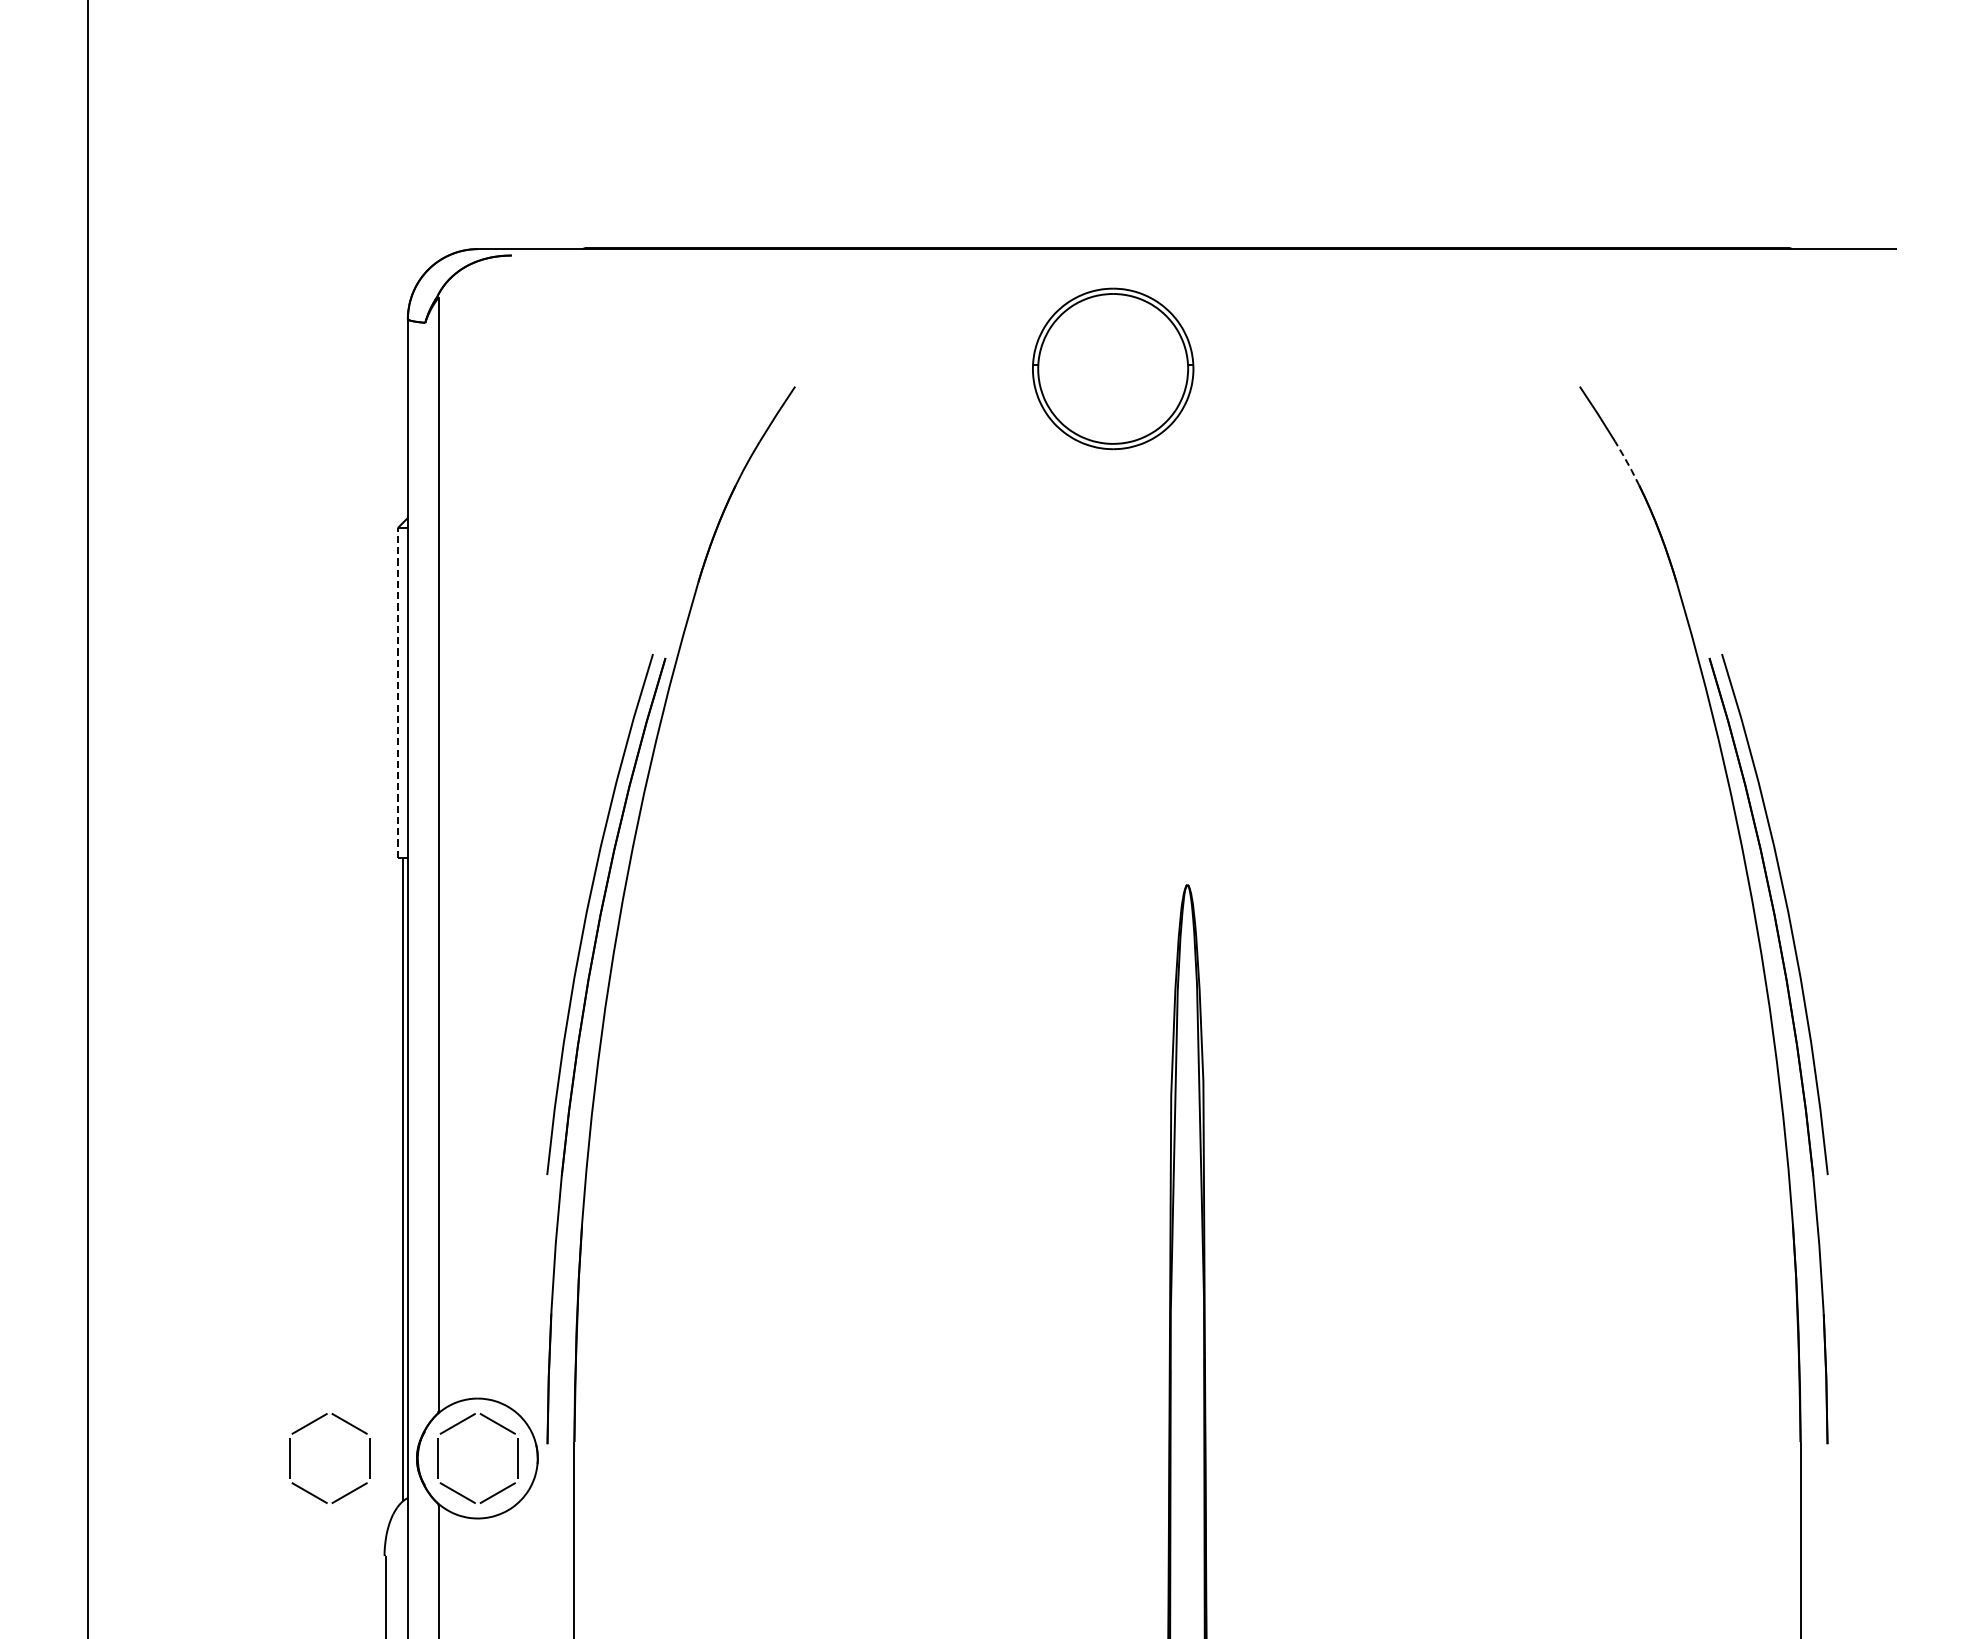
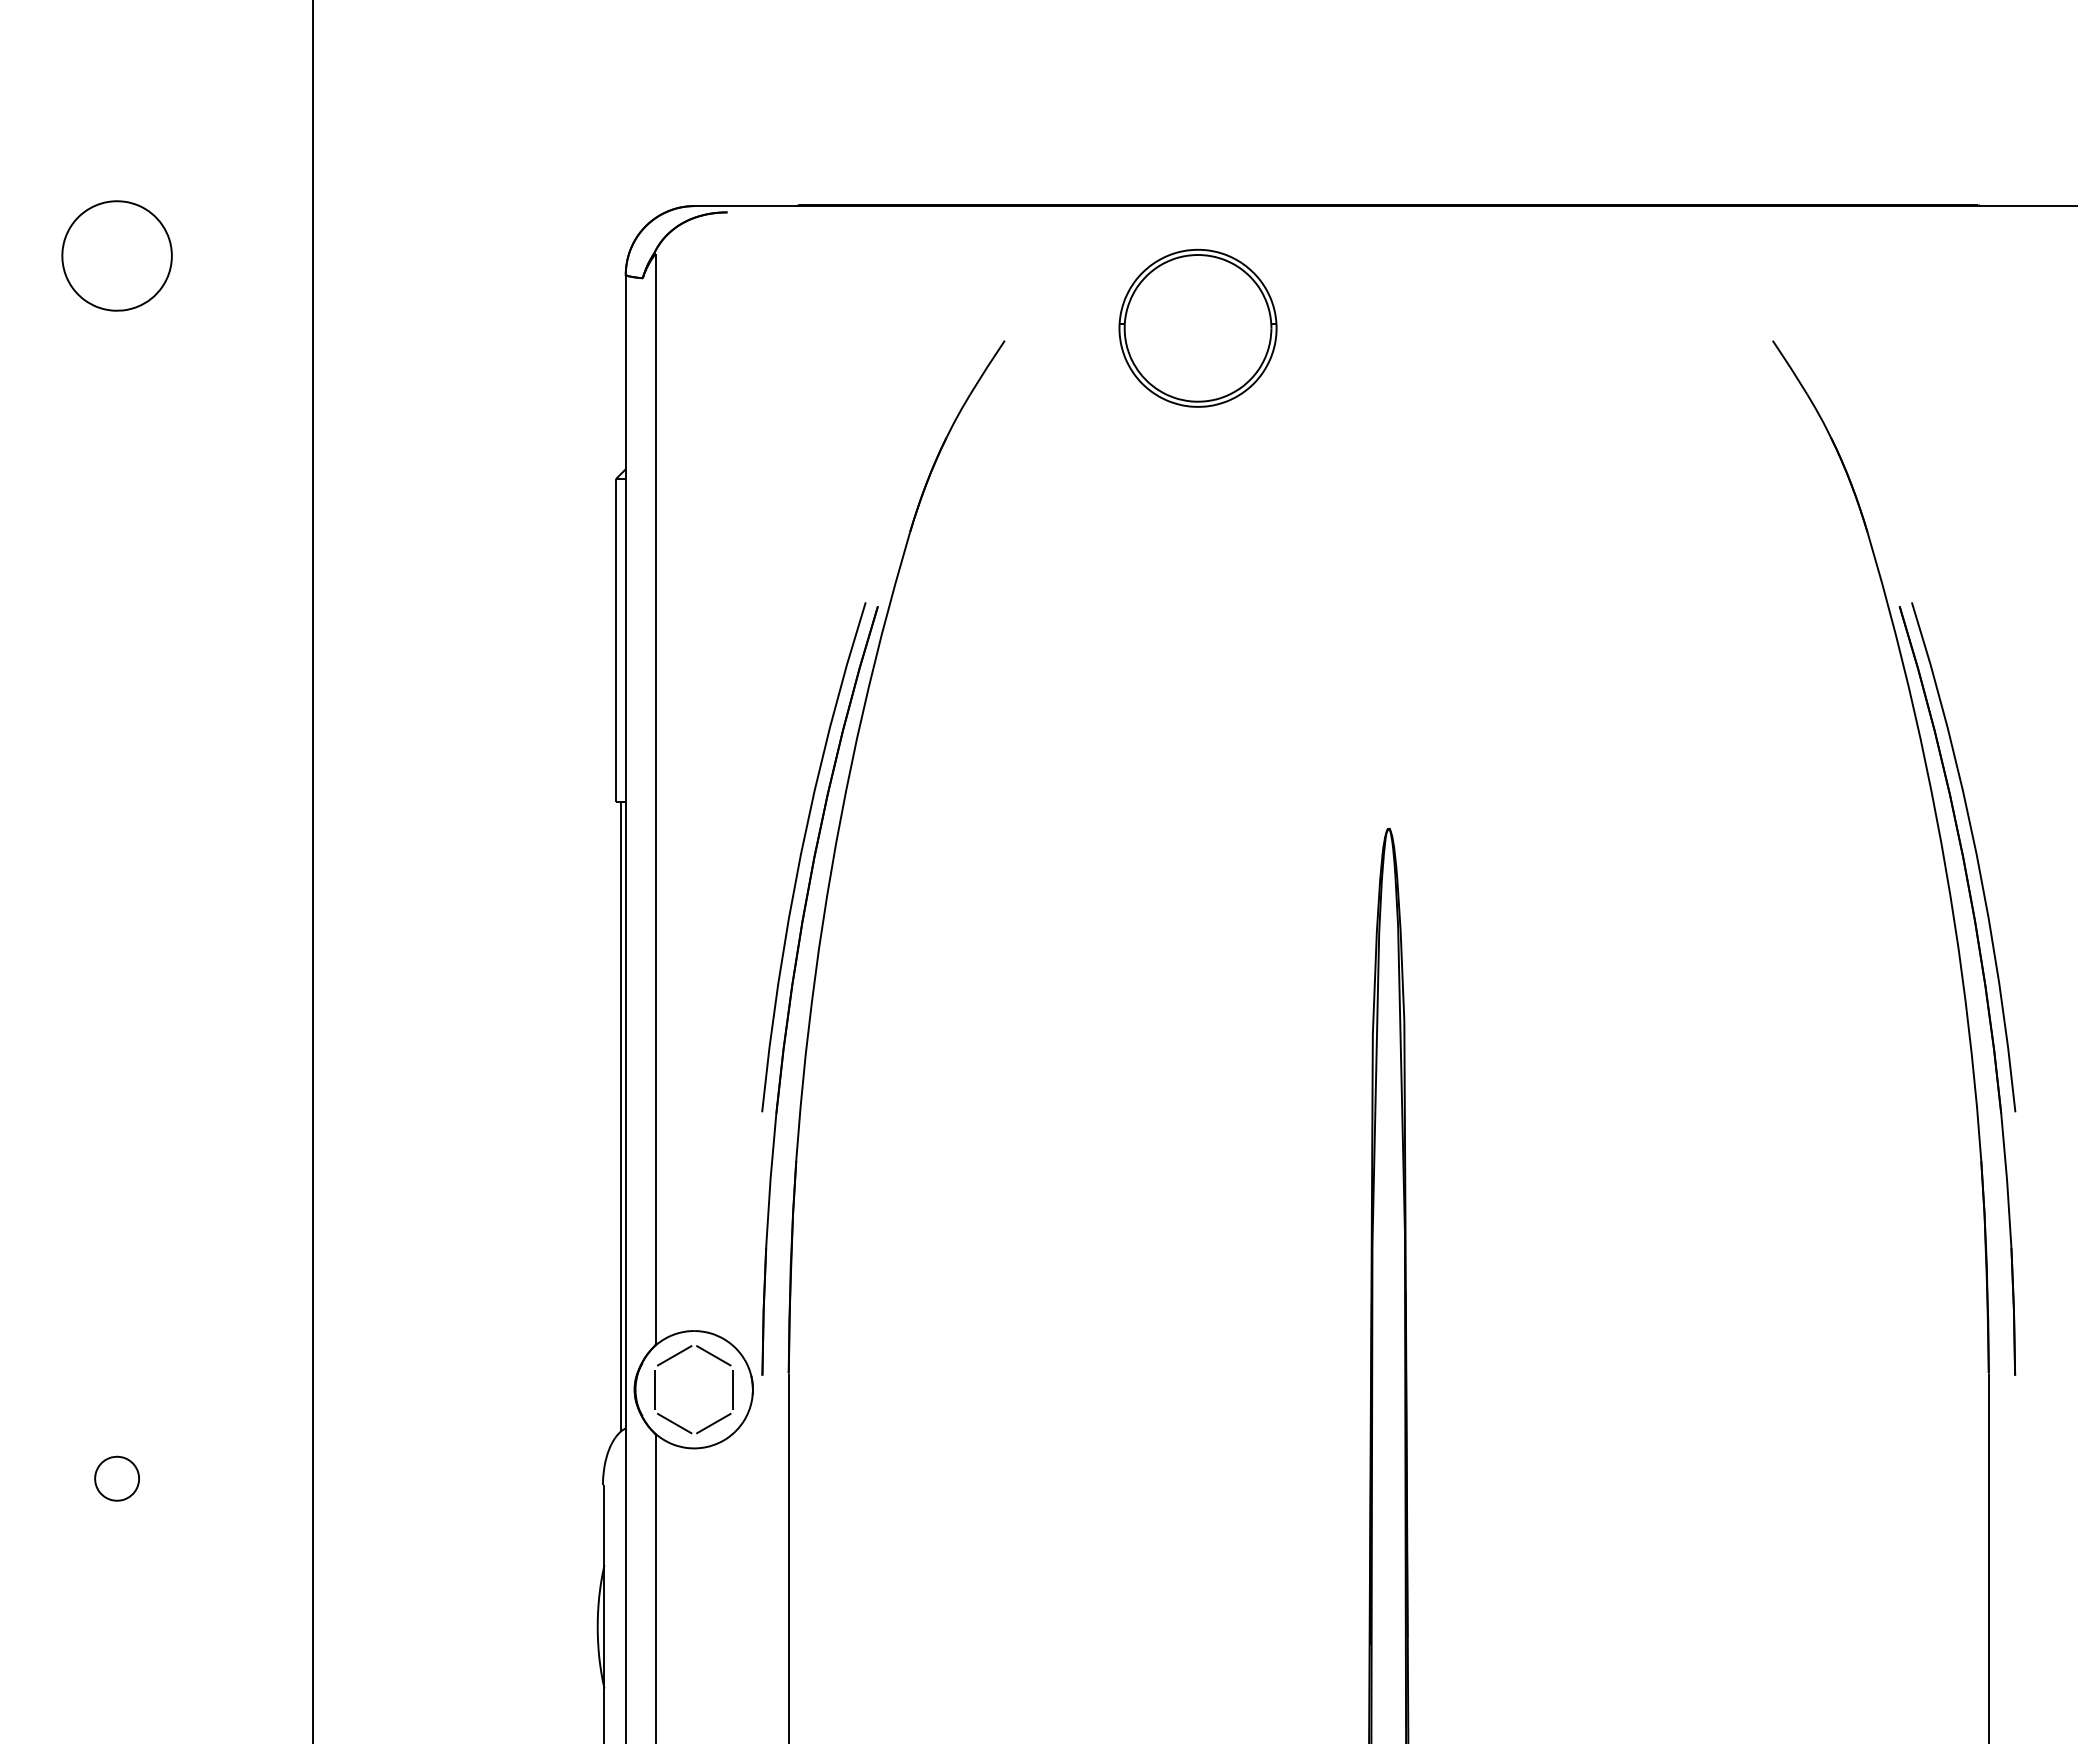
part: (1112, 368) -> (1197, 327), moved
line: (1627, 463) -> (1819, 415), dashed -> solid
line: (398, 691) -> (616, 639), dashed -> solid
part: (307, 1426) -> (527, 1358), removed

